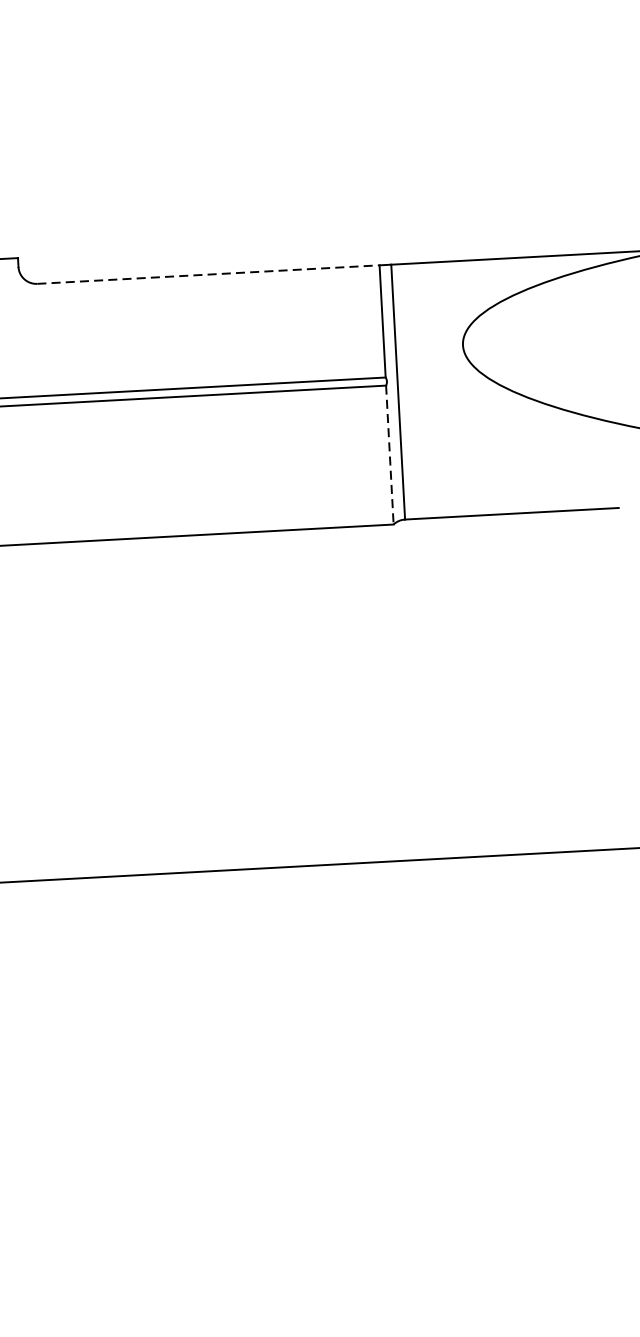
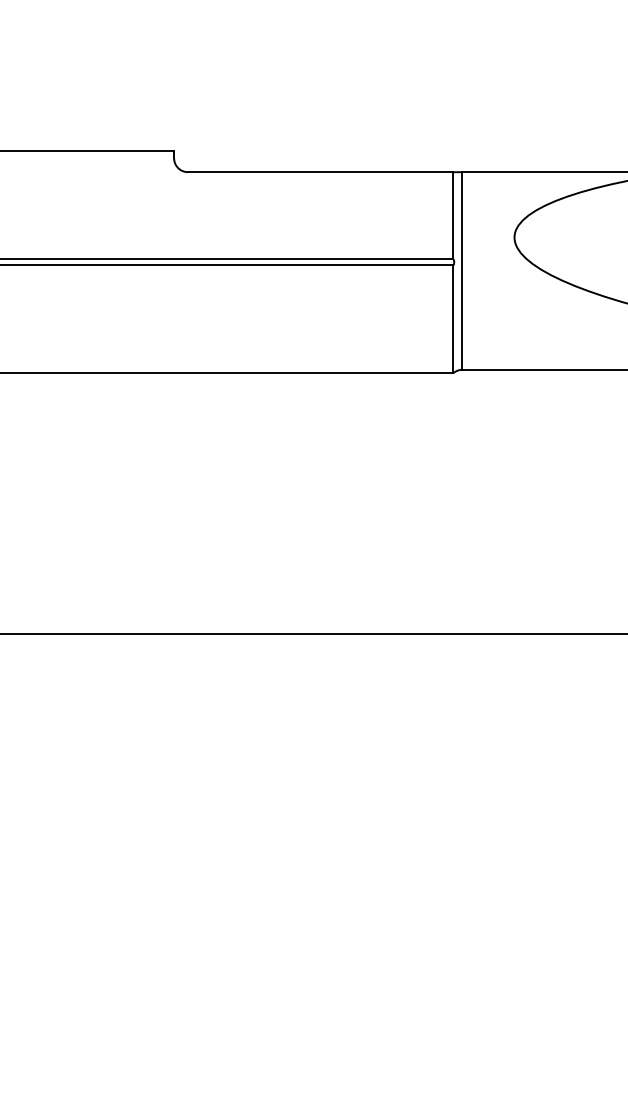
line: (208, 275) -> (320, 172), dashed -> solid
line: (390, 455) -> (453, 319), dashed -> solid

